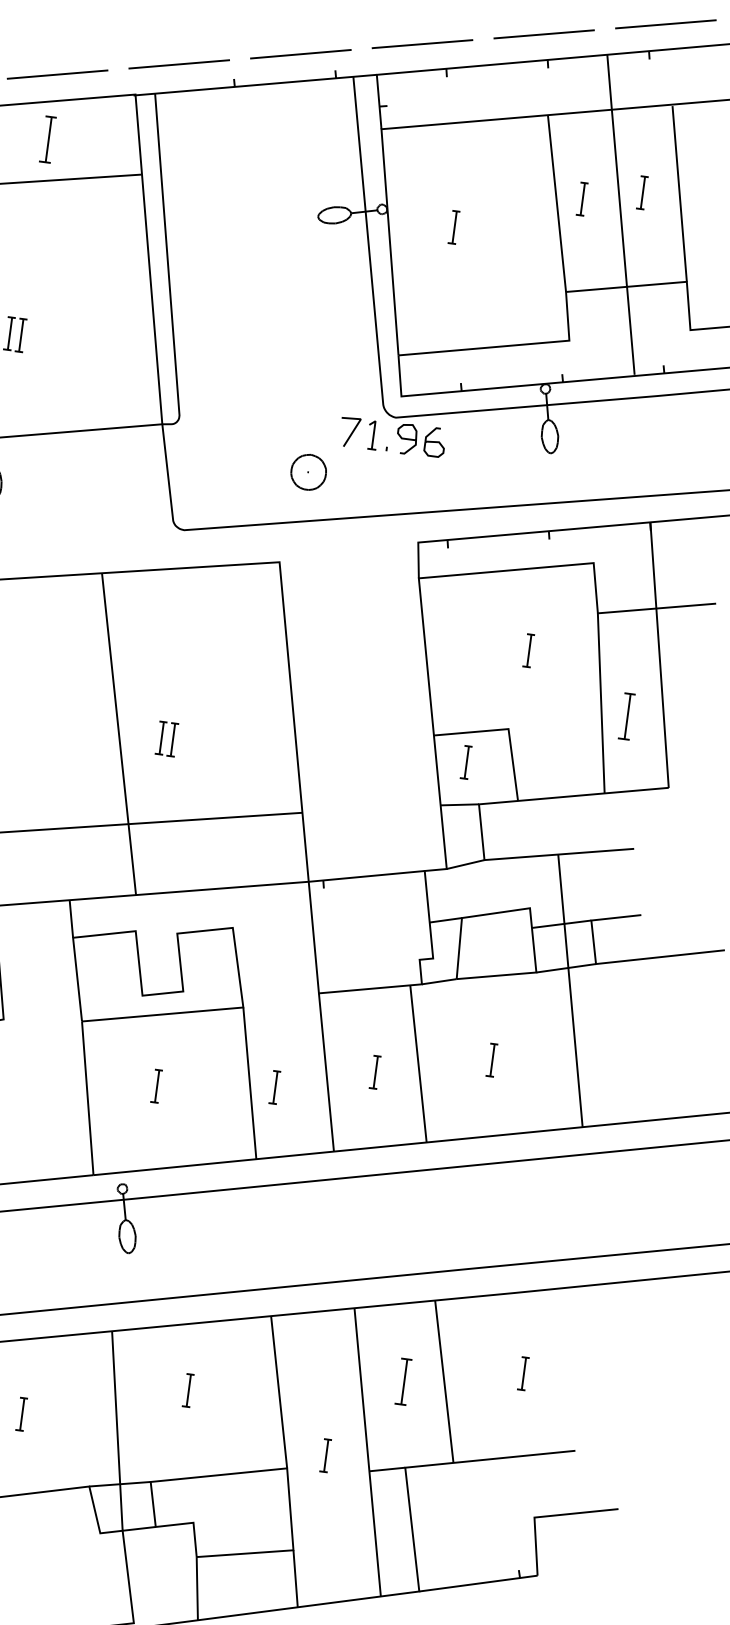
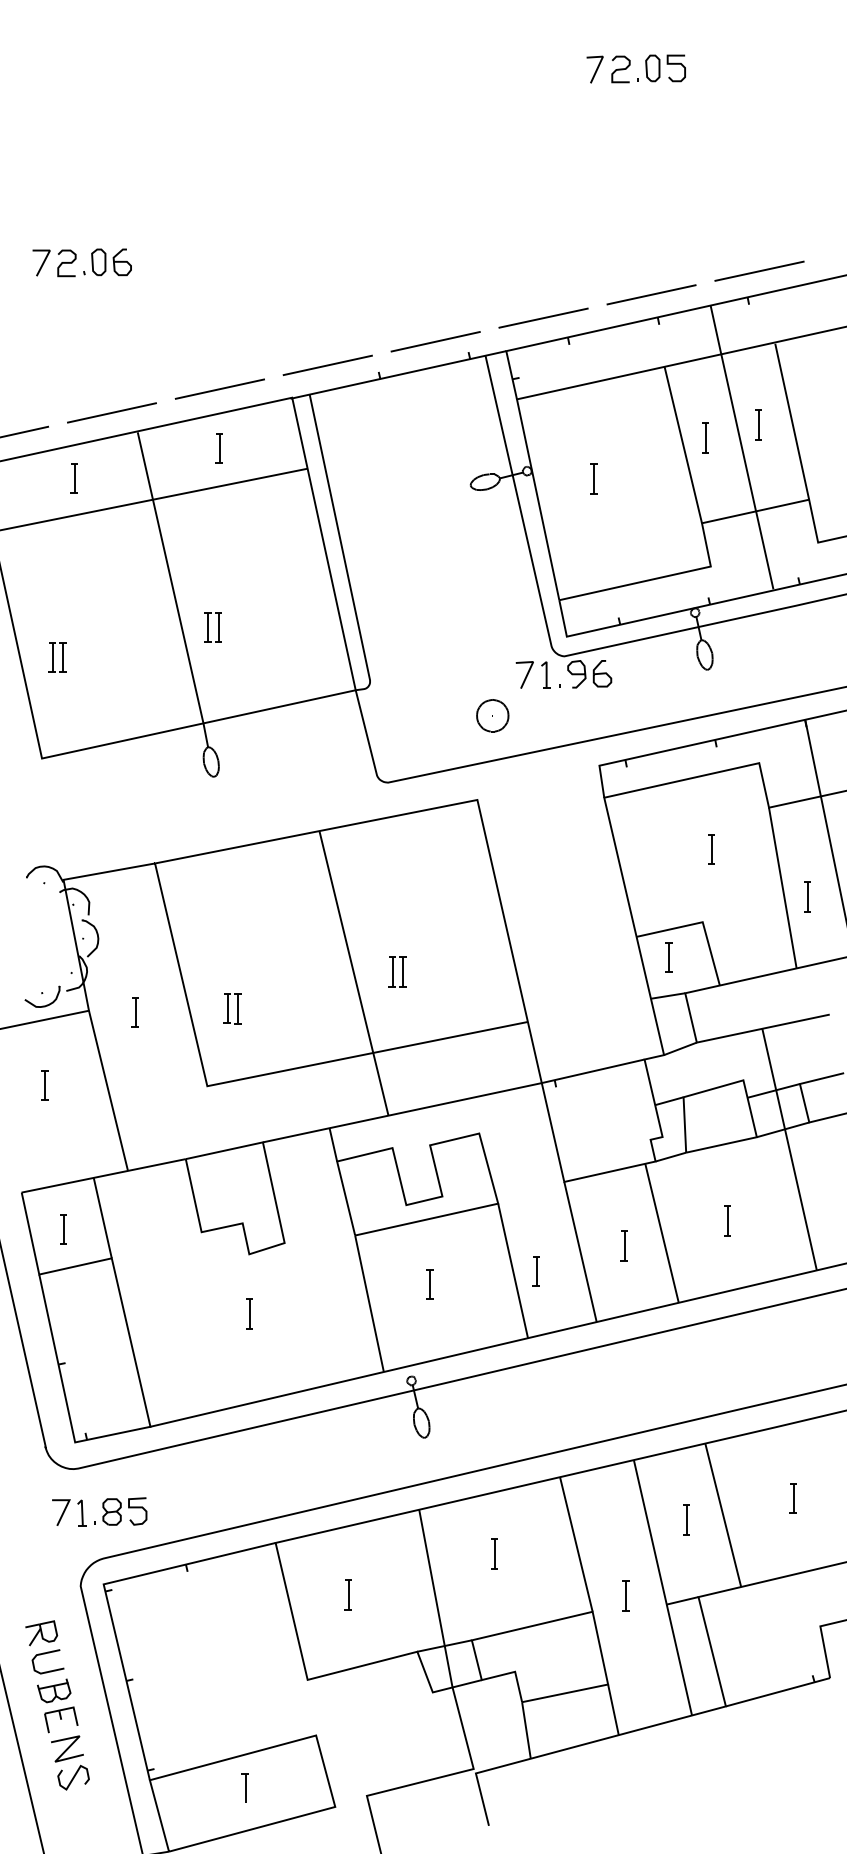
part: (47, 139) -> (218, 448), size x0.71
part: (627, 716) -> (807, 896), size x0.71
part: (403, 1380) -> (686, 1519), size x0.71

